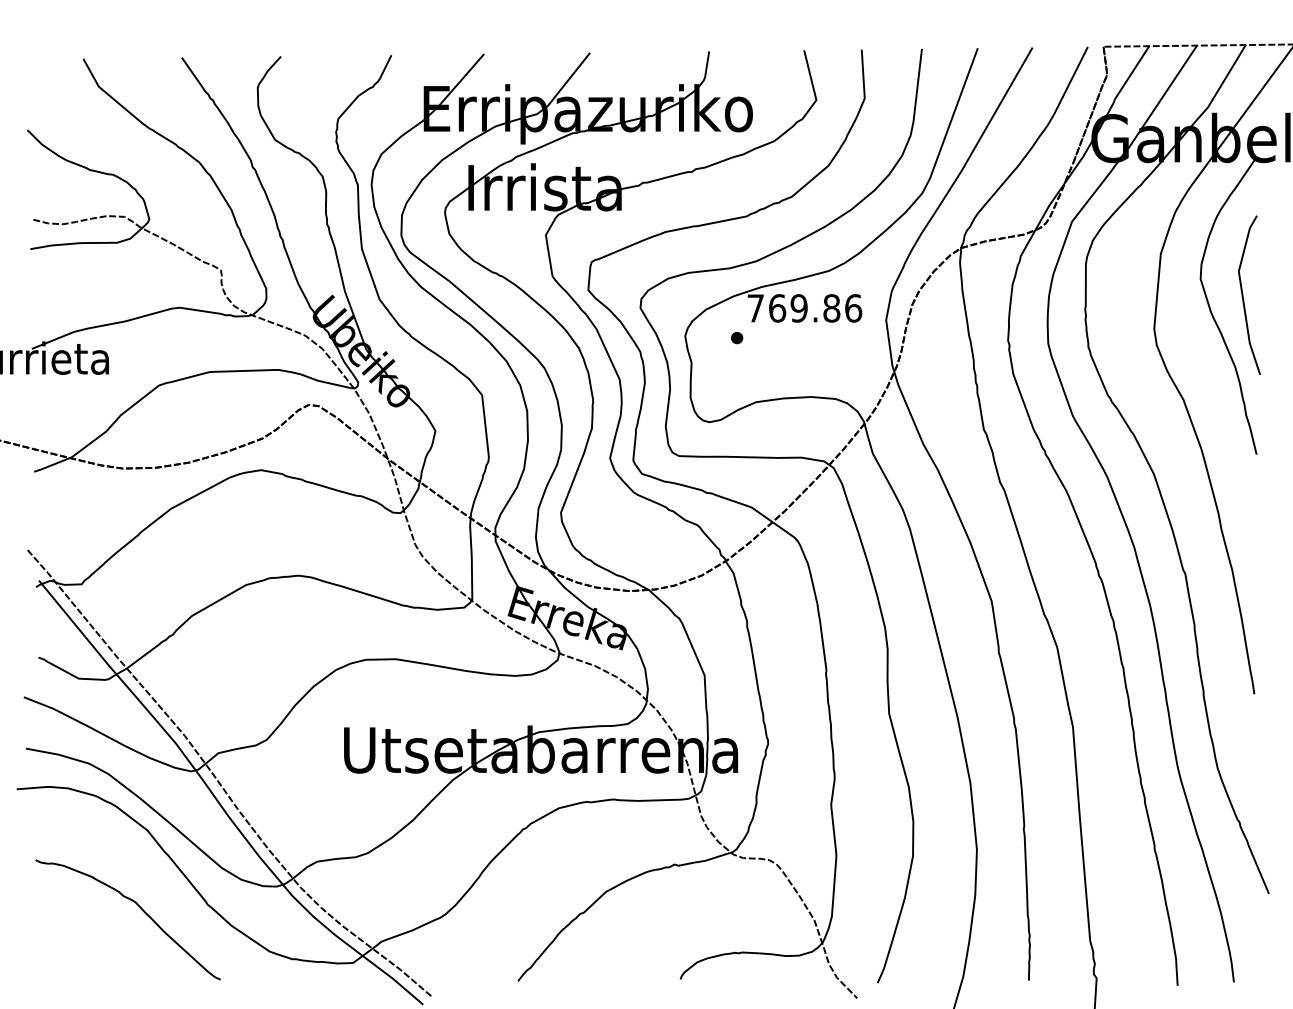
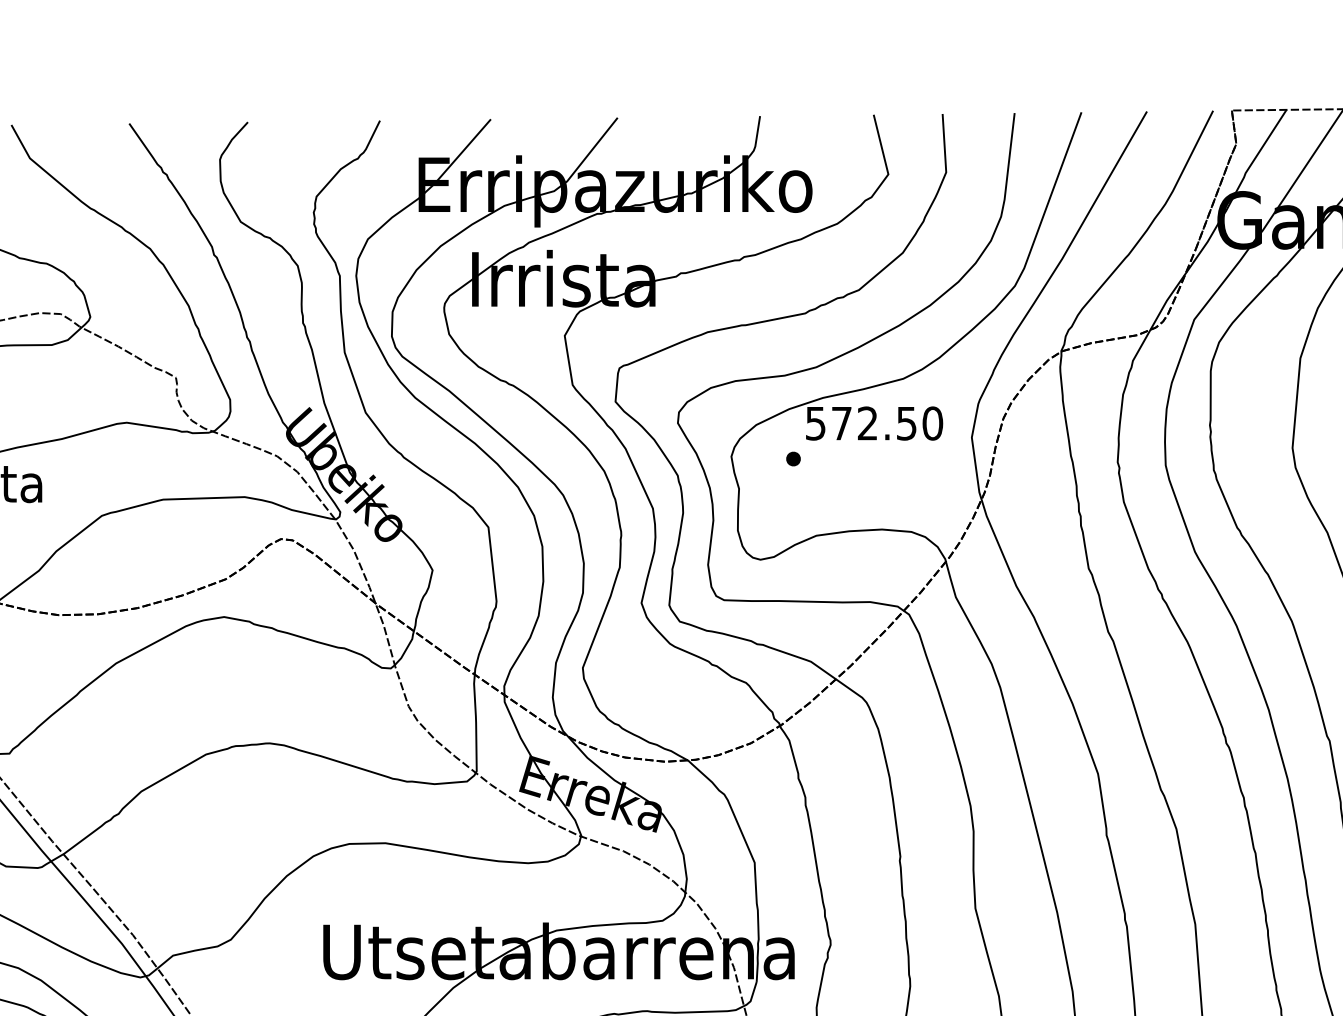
text: (804, 308) -> (874, 423), 769.86 -> 572.50

